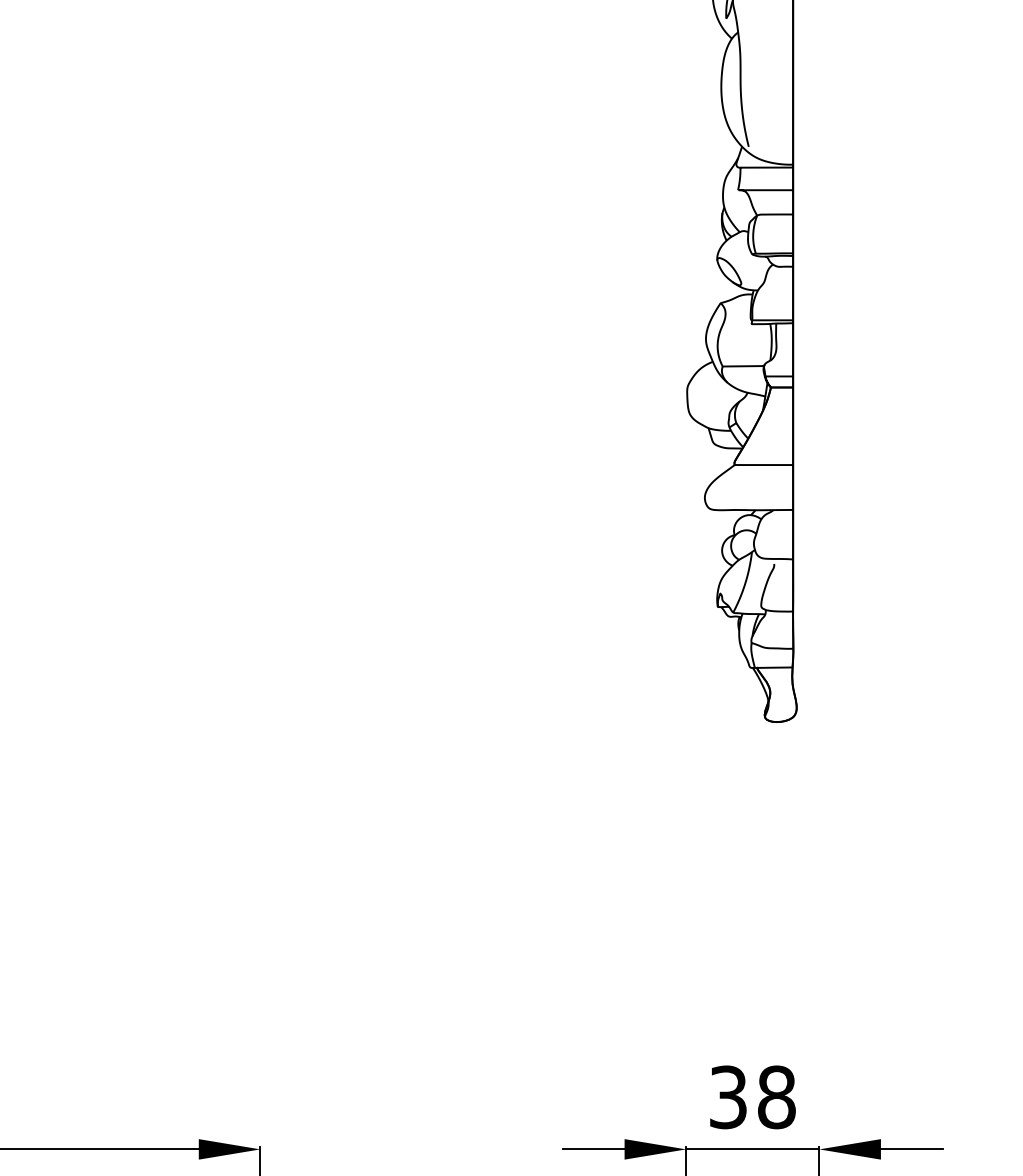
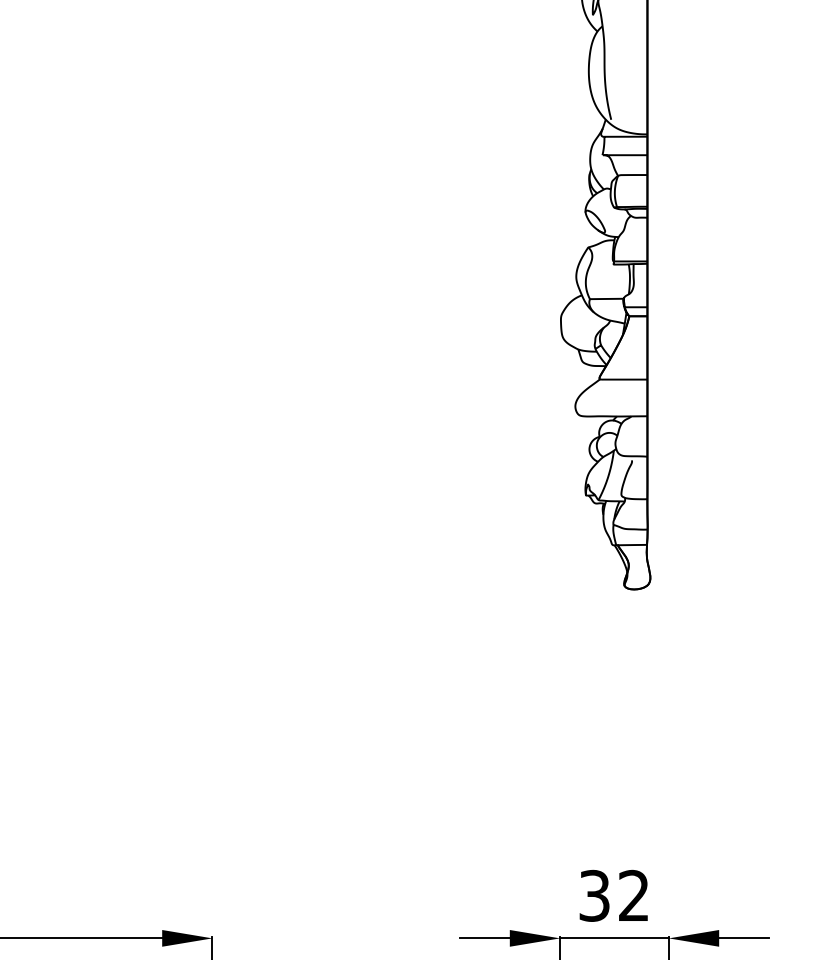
text: (776, 1097) -> (633, 896), 38 -> 32

